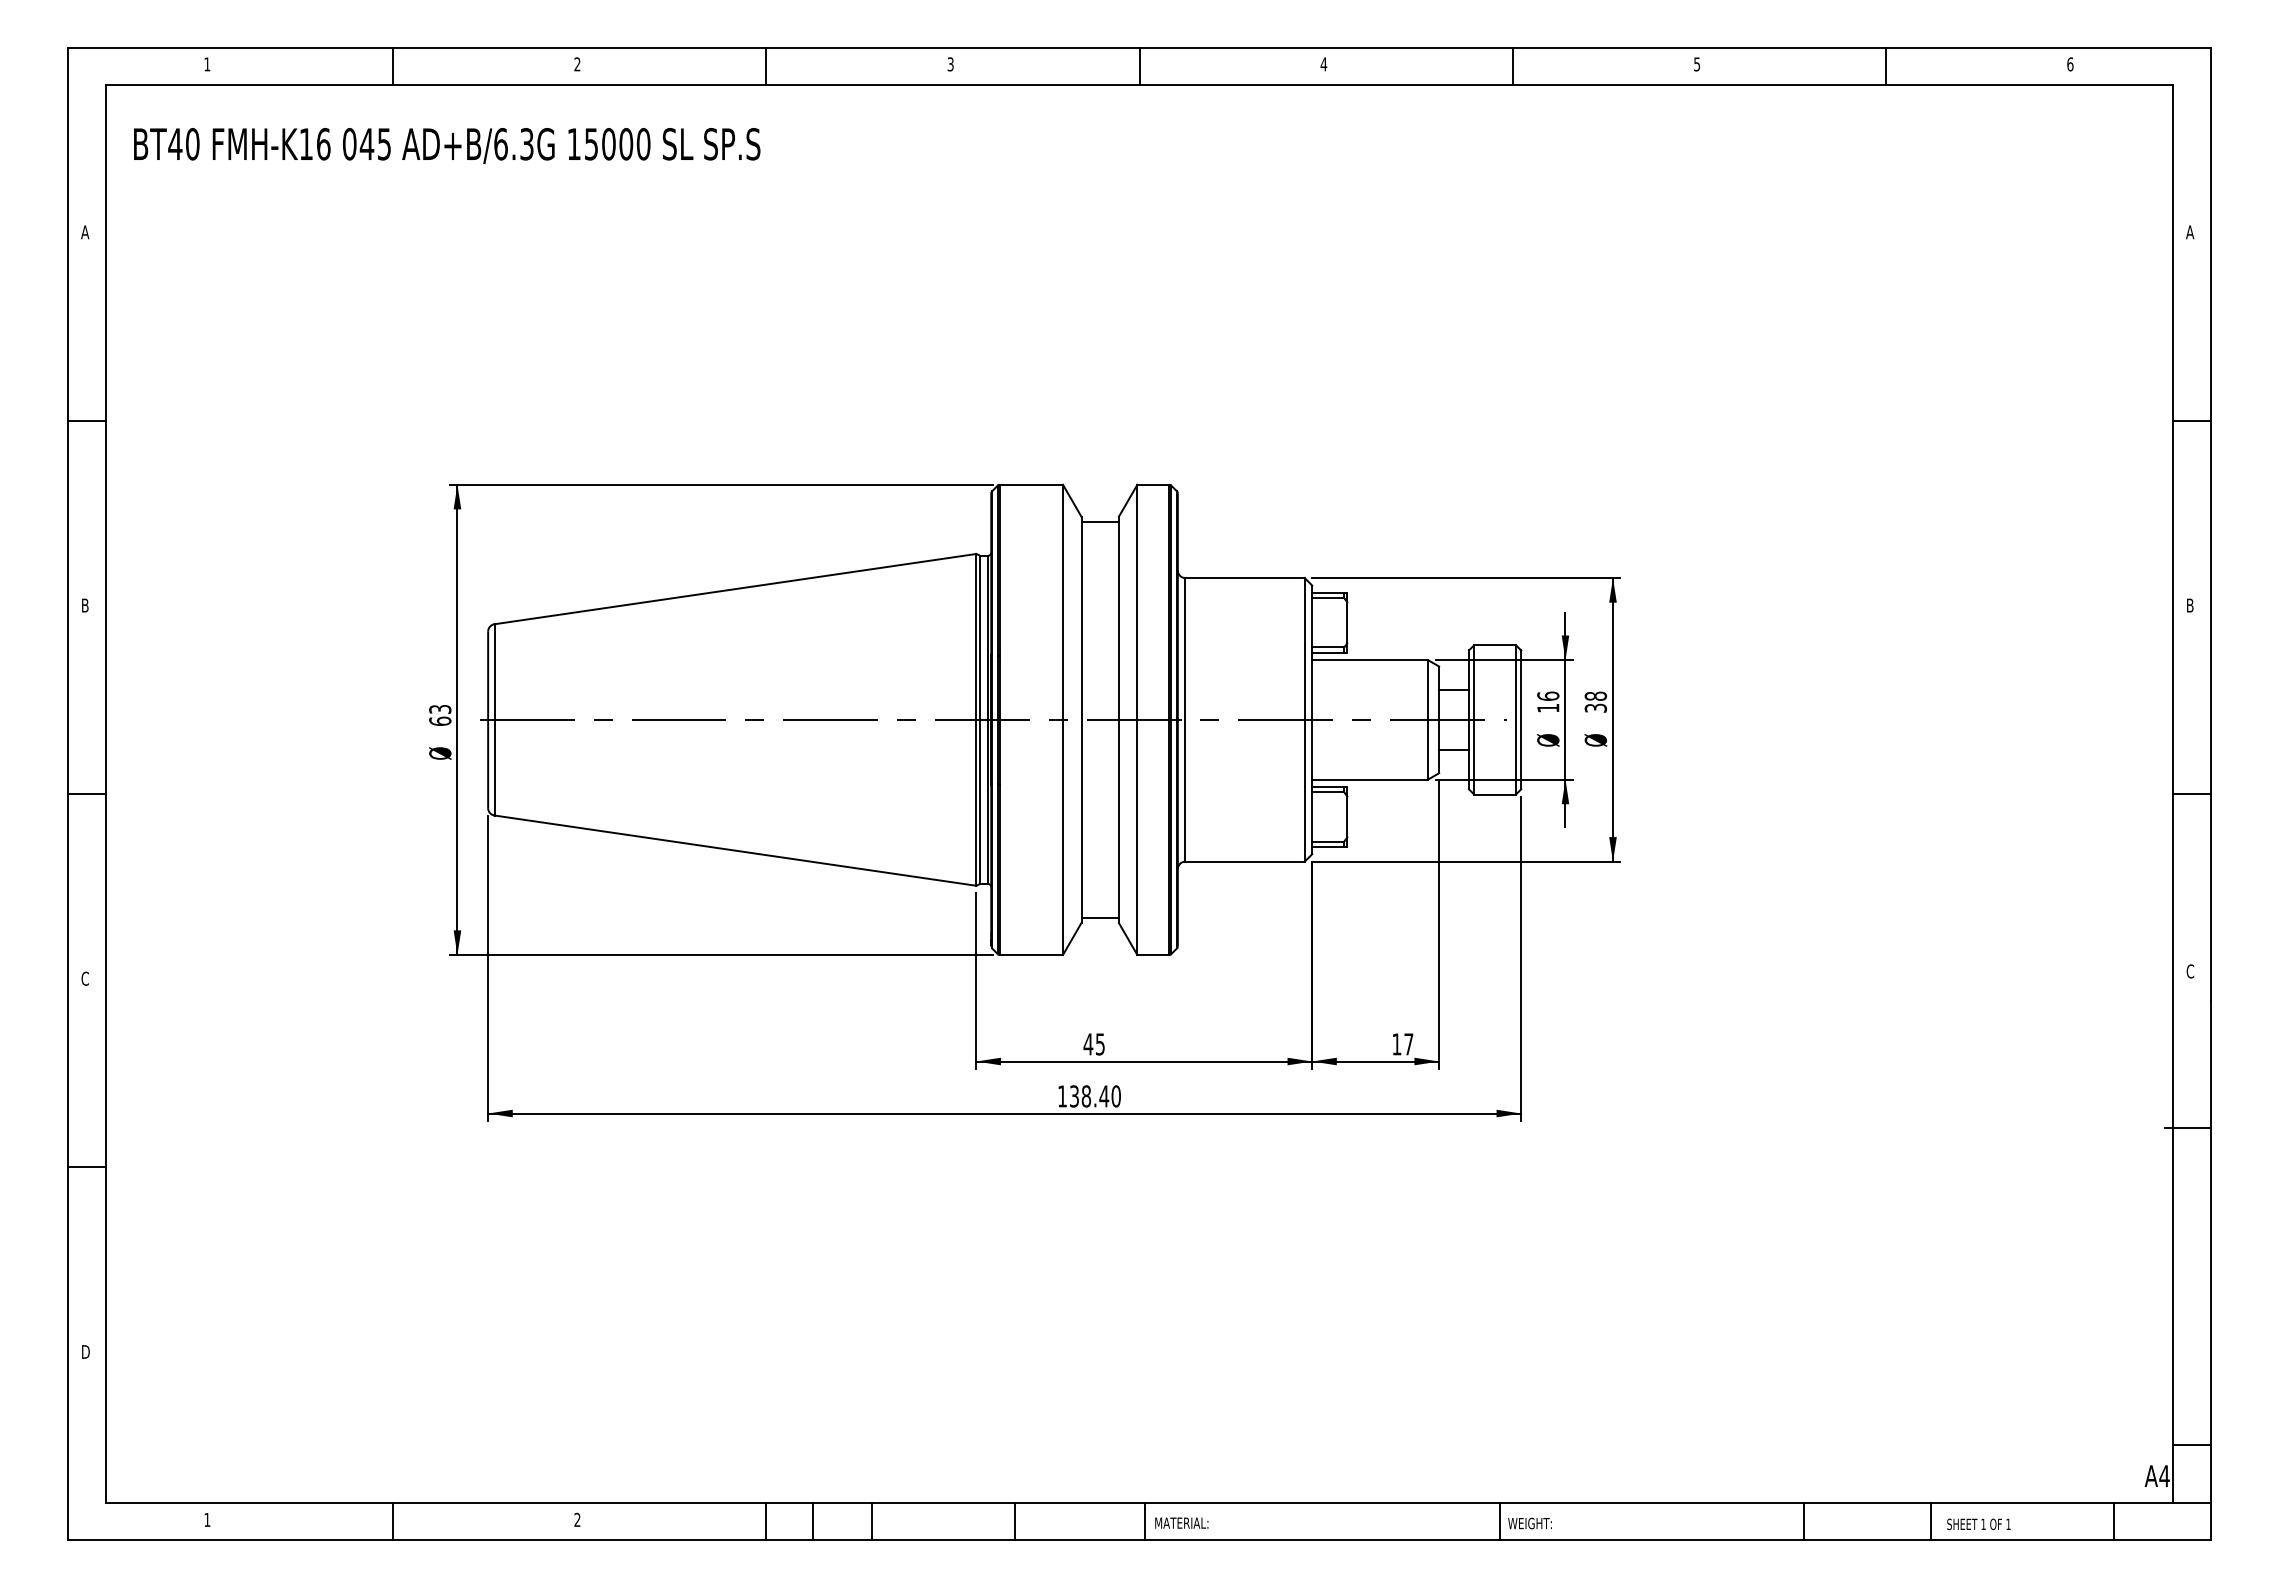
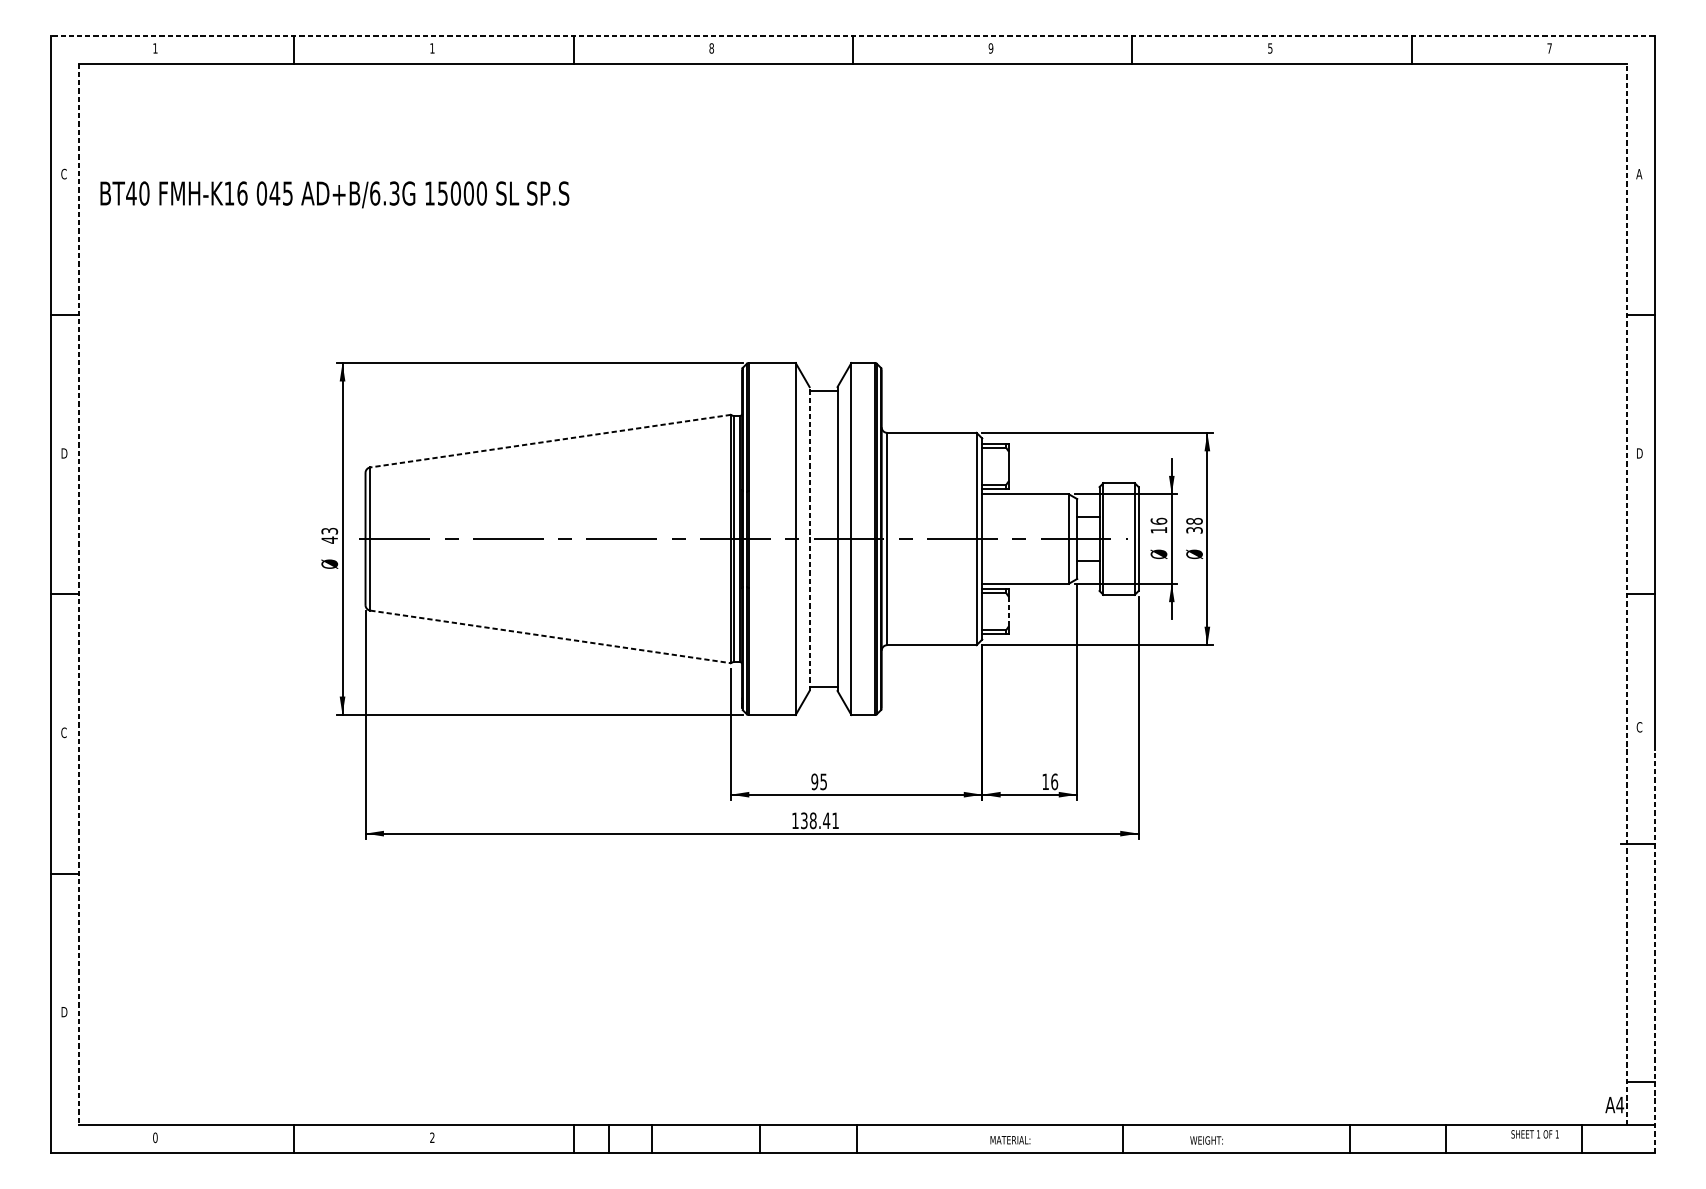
line: (1138, 47) -> (852, 35), solid -> dashed
text: (577, 64) -> (432, 48), 2 -> 1
text: (950, 64) -> (711, 48), 3 -> 8
text: (1323, 64) -> (990, 48), 4 -> 9
text: (2070, 64) -> (1549, 48), 6 -> 7
text: (447, 145) -> (335, 194), moved
text: (85, 232) -> (64, 174), A -> C
line: (734, 589) -> (549, 441), solid -> dashed
text: (86, 605) -> (64, 453), B -> D
text: (2191, 605) -> (1640, 453), B -> D
line: (1081, 719) -> (809, 538), solid -> dashed
text: (440, 721) -> (329, 540), 63 -> 43
line: (2173, 793) -> (1626, 594), solid -> dashed
line: (105, 794) -> (79, 594), solid -> dashed
line: (1347, 817) -> (1008, 612), solid -> dashed
line: (735, 850) -> (550, 636), solid -> dashed
text: (1088, 1044) -> (814, 781), 45 -> 95
text: (1408, 1044) -> (1054, 781), 17 -> 16
text: (1115, 1096) -> (835, 820), 138.40 -> 138.41
line: (2210, 1270) -> (1654, 951), solid -> dashed
text: (207, 1519) -> (155, 1137), 1 -> 0
text: (1181, 1522) -> (1010, 1139), moved
text: (1529, 1523) -> (1206, 1140), moved
text: (1978, 1524) -> (1534, 1134), moved

